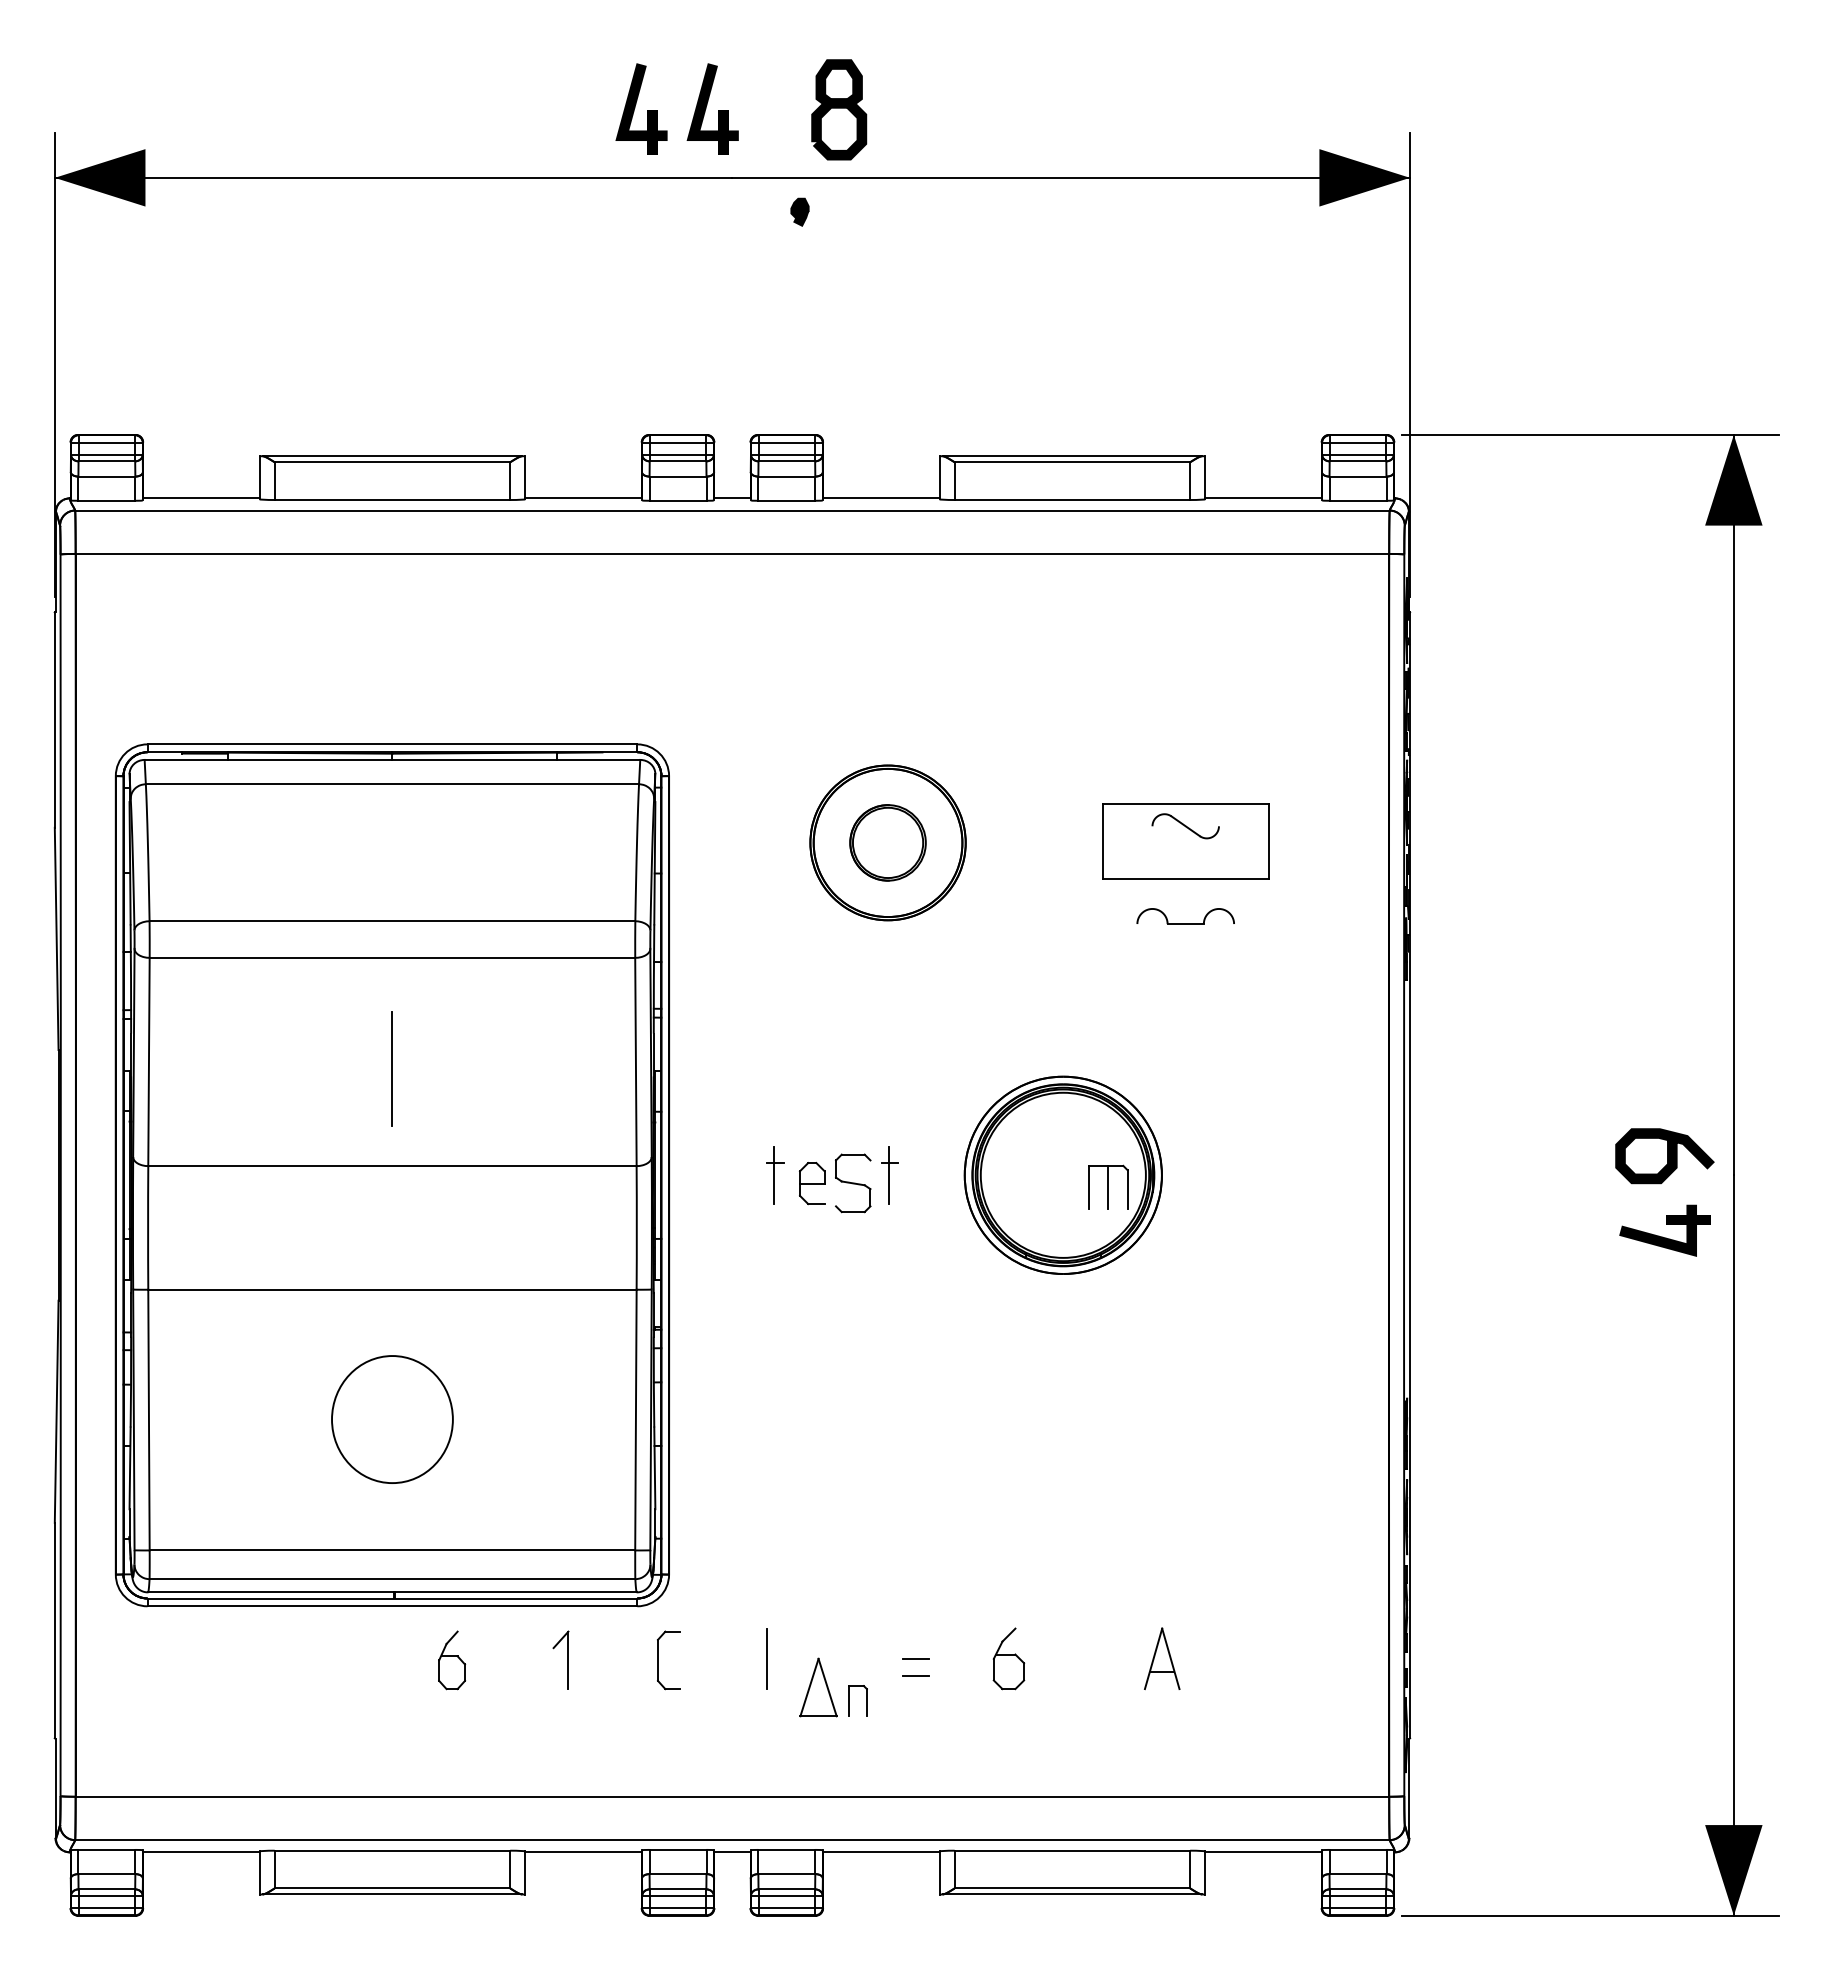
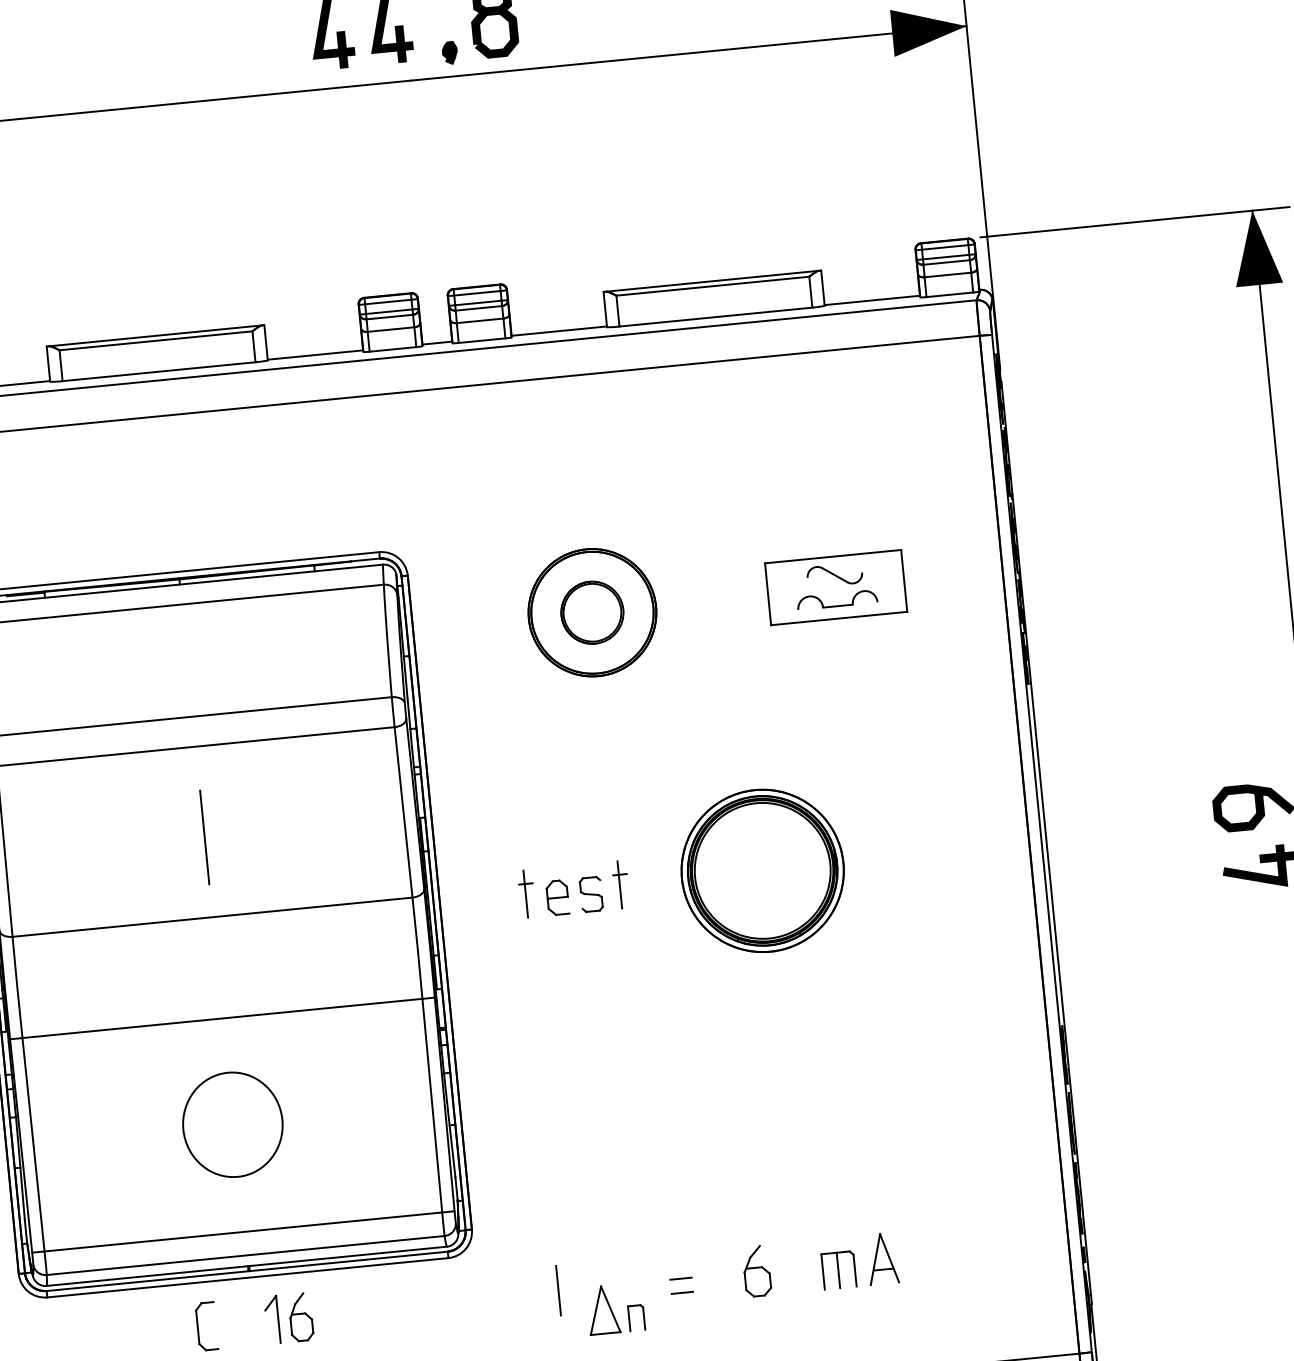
part: (799, 211) -> (449, 52), moved
part: (1185, 923) -> (837, 605), moved
part: (853, 1183) -> (591, 894), size x0.71
part: (1108, 1186) -> (839, 1269), moved
part: (567, 1659) -> (277, 1318), moved
part: (658, 1660) -> (198, 1327), moved

